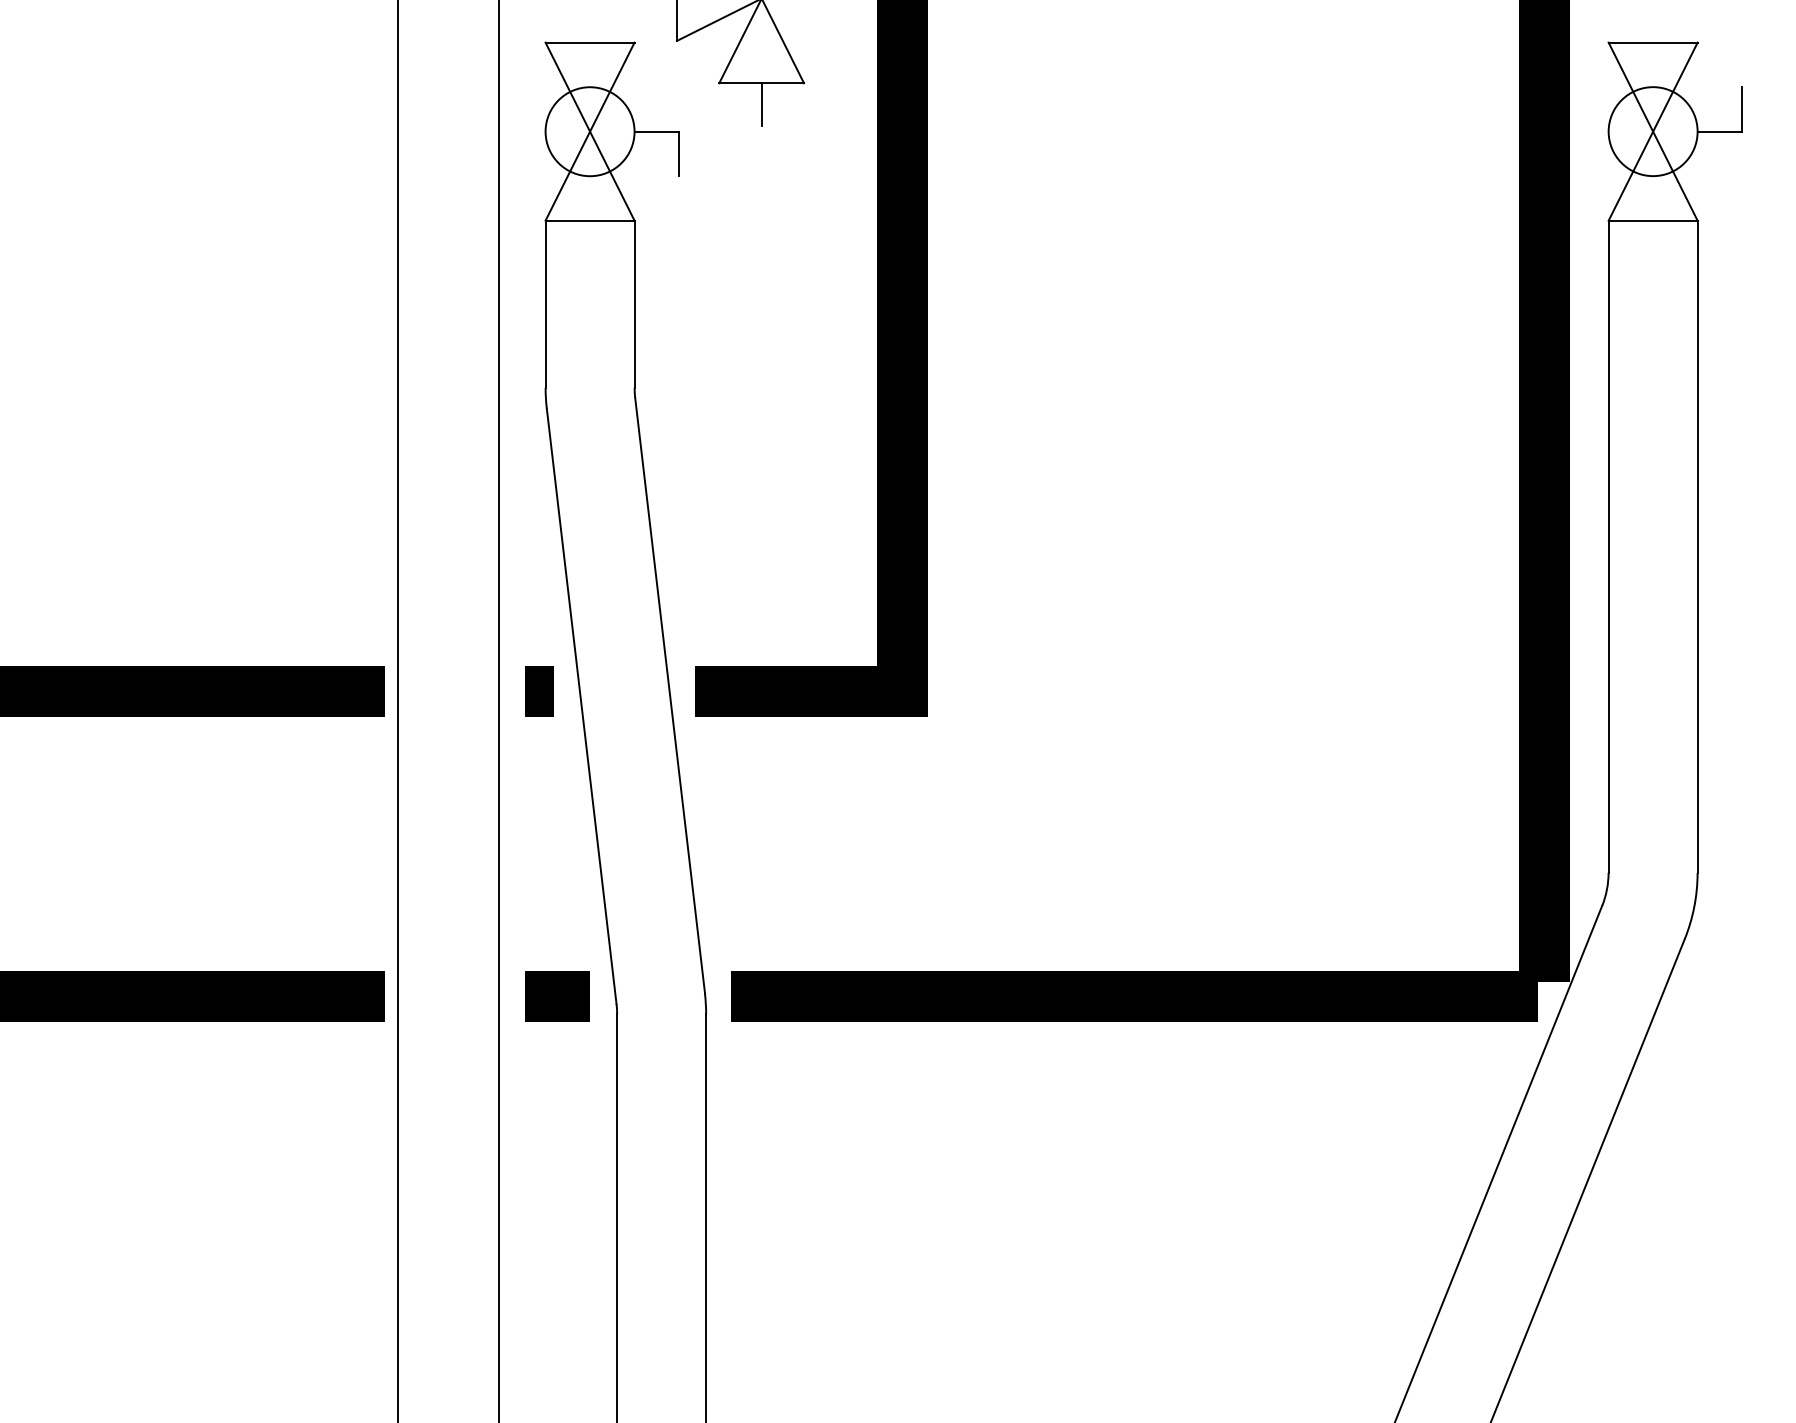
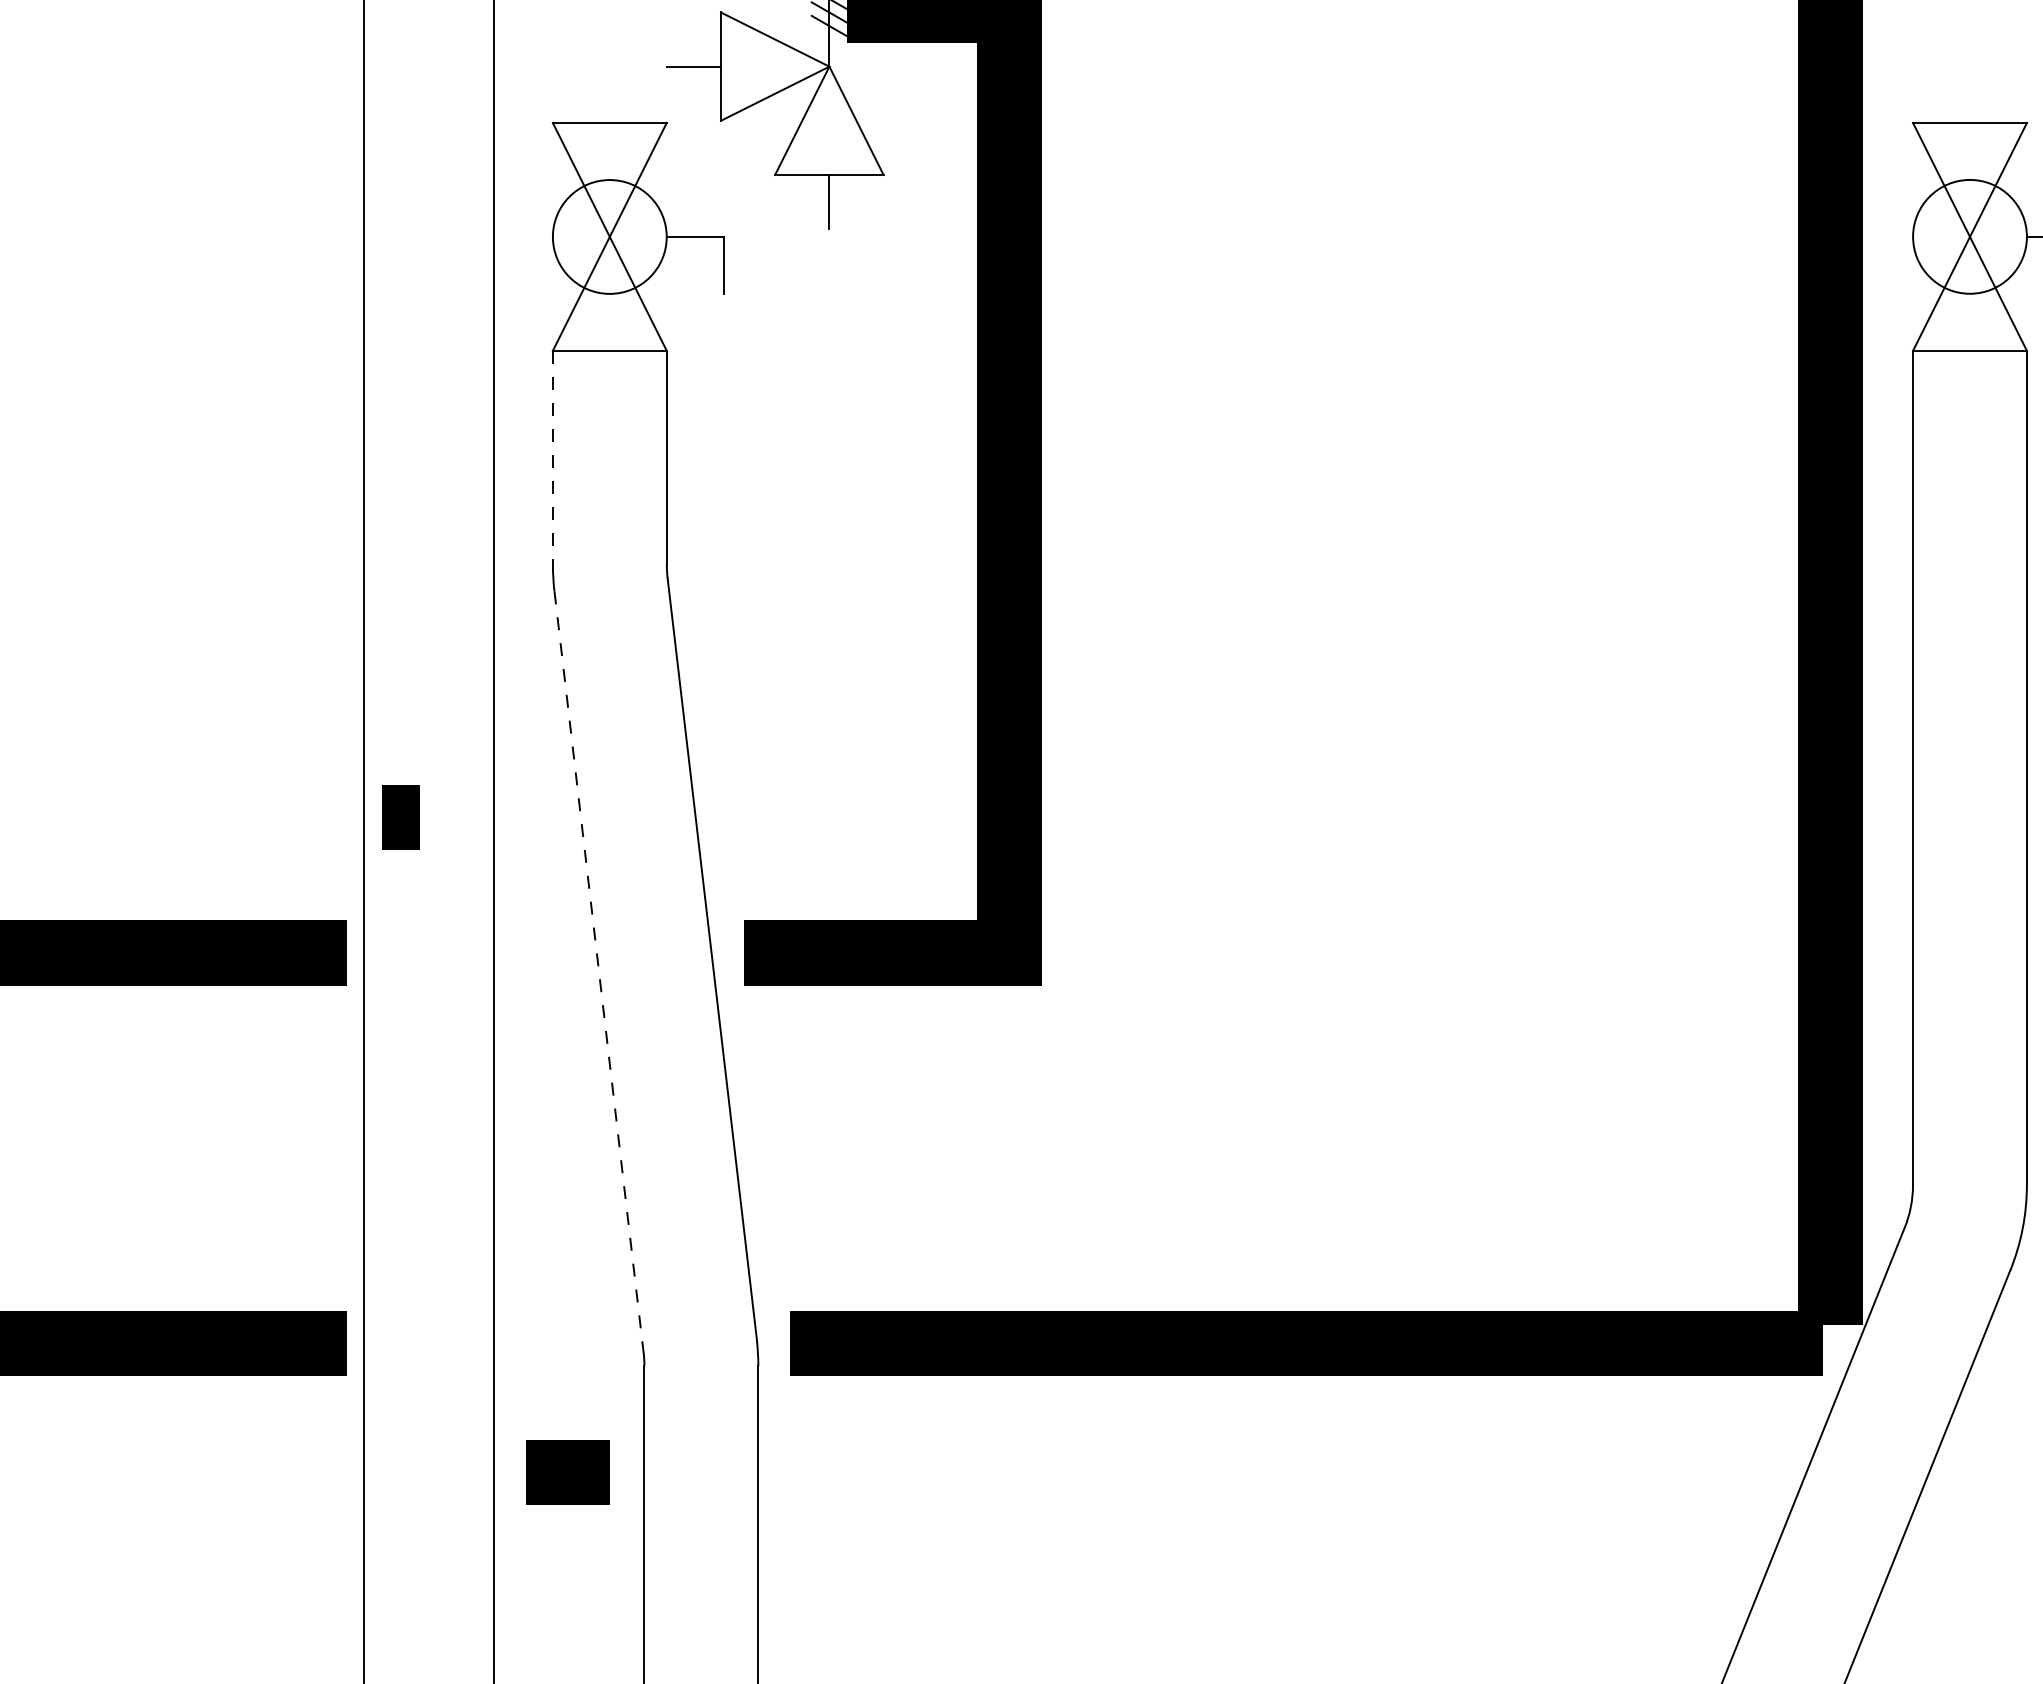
line: (545, 304) -> (552, 458), solid -> dashed
line: (539, 691) -> (400, 817), moved
line: (581, 706) -> (598, 972), solid -> dashed
line: (557, 996) -> (568, 1472), moved

